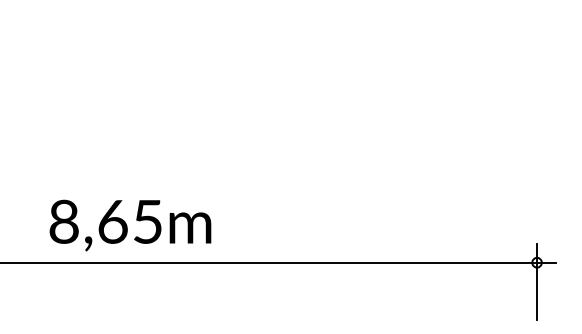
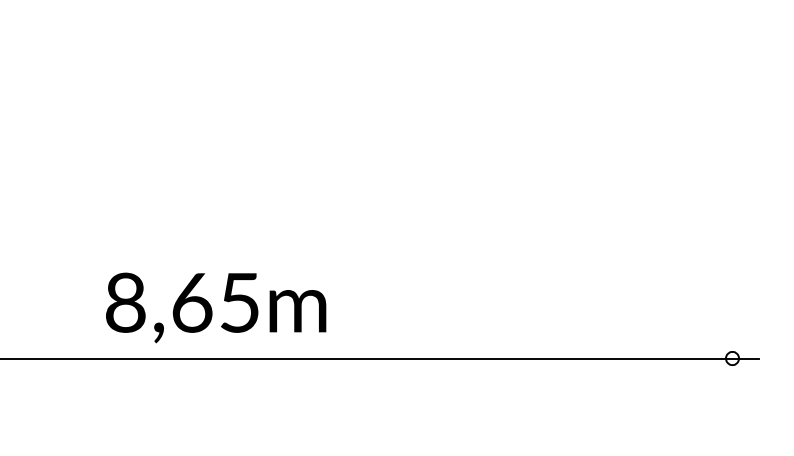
text: (130, 225) -> (216, 307), moved
line: (537, 281) -> (732, 384), removed

